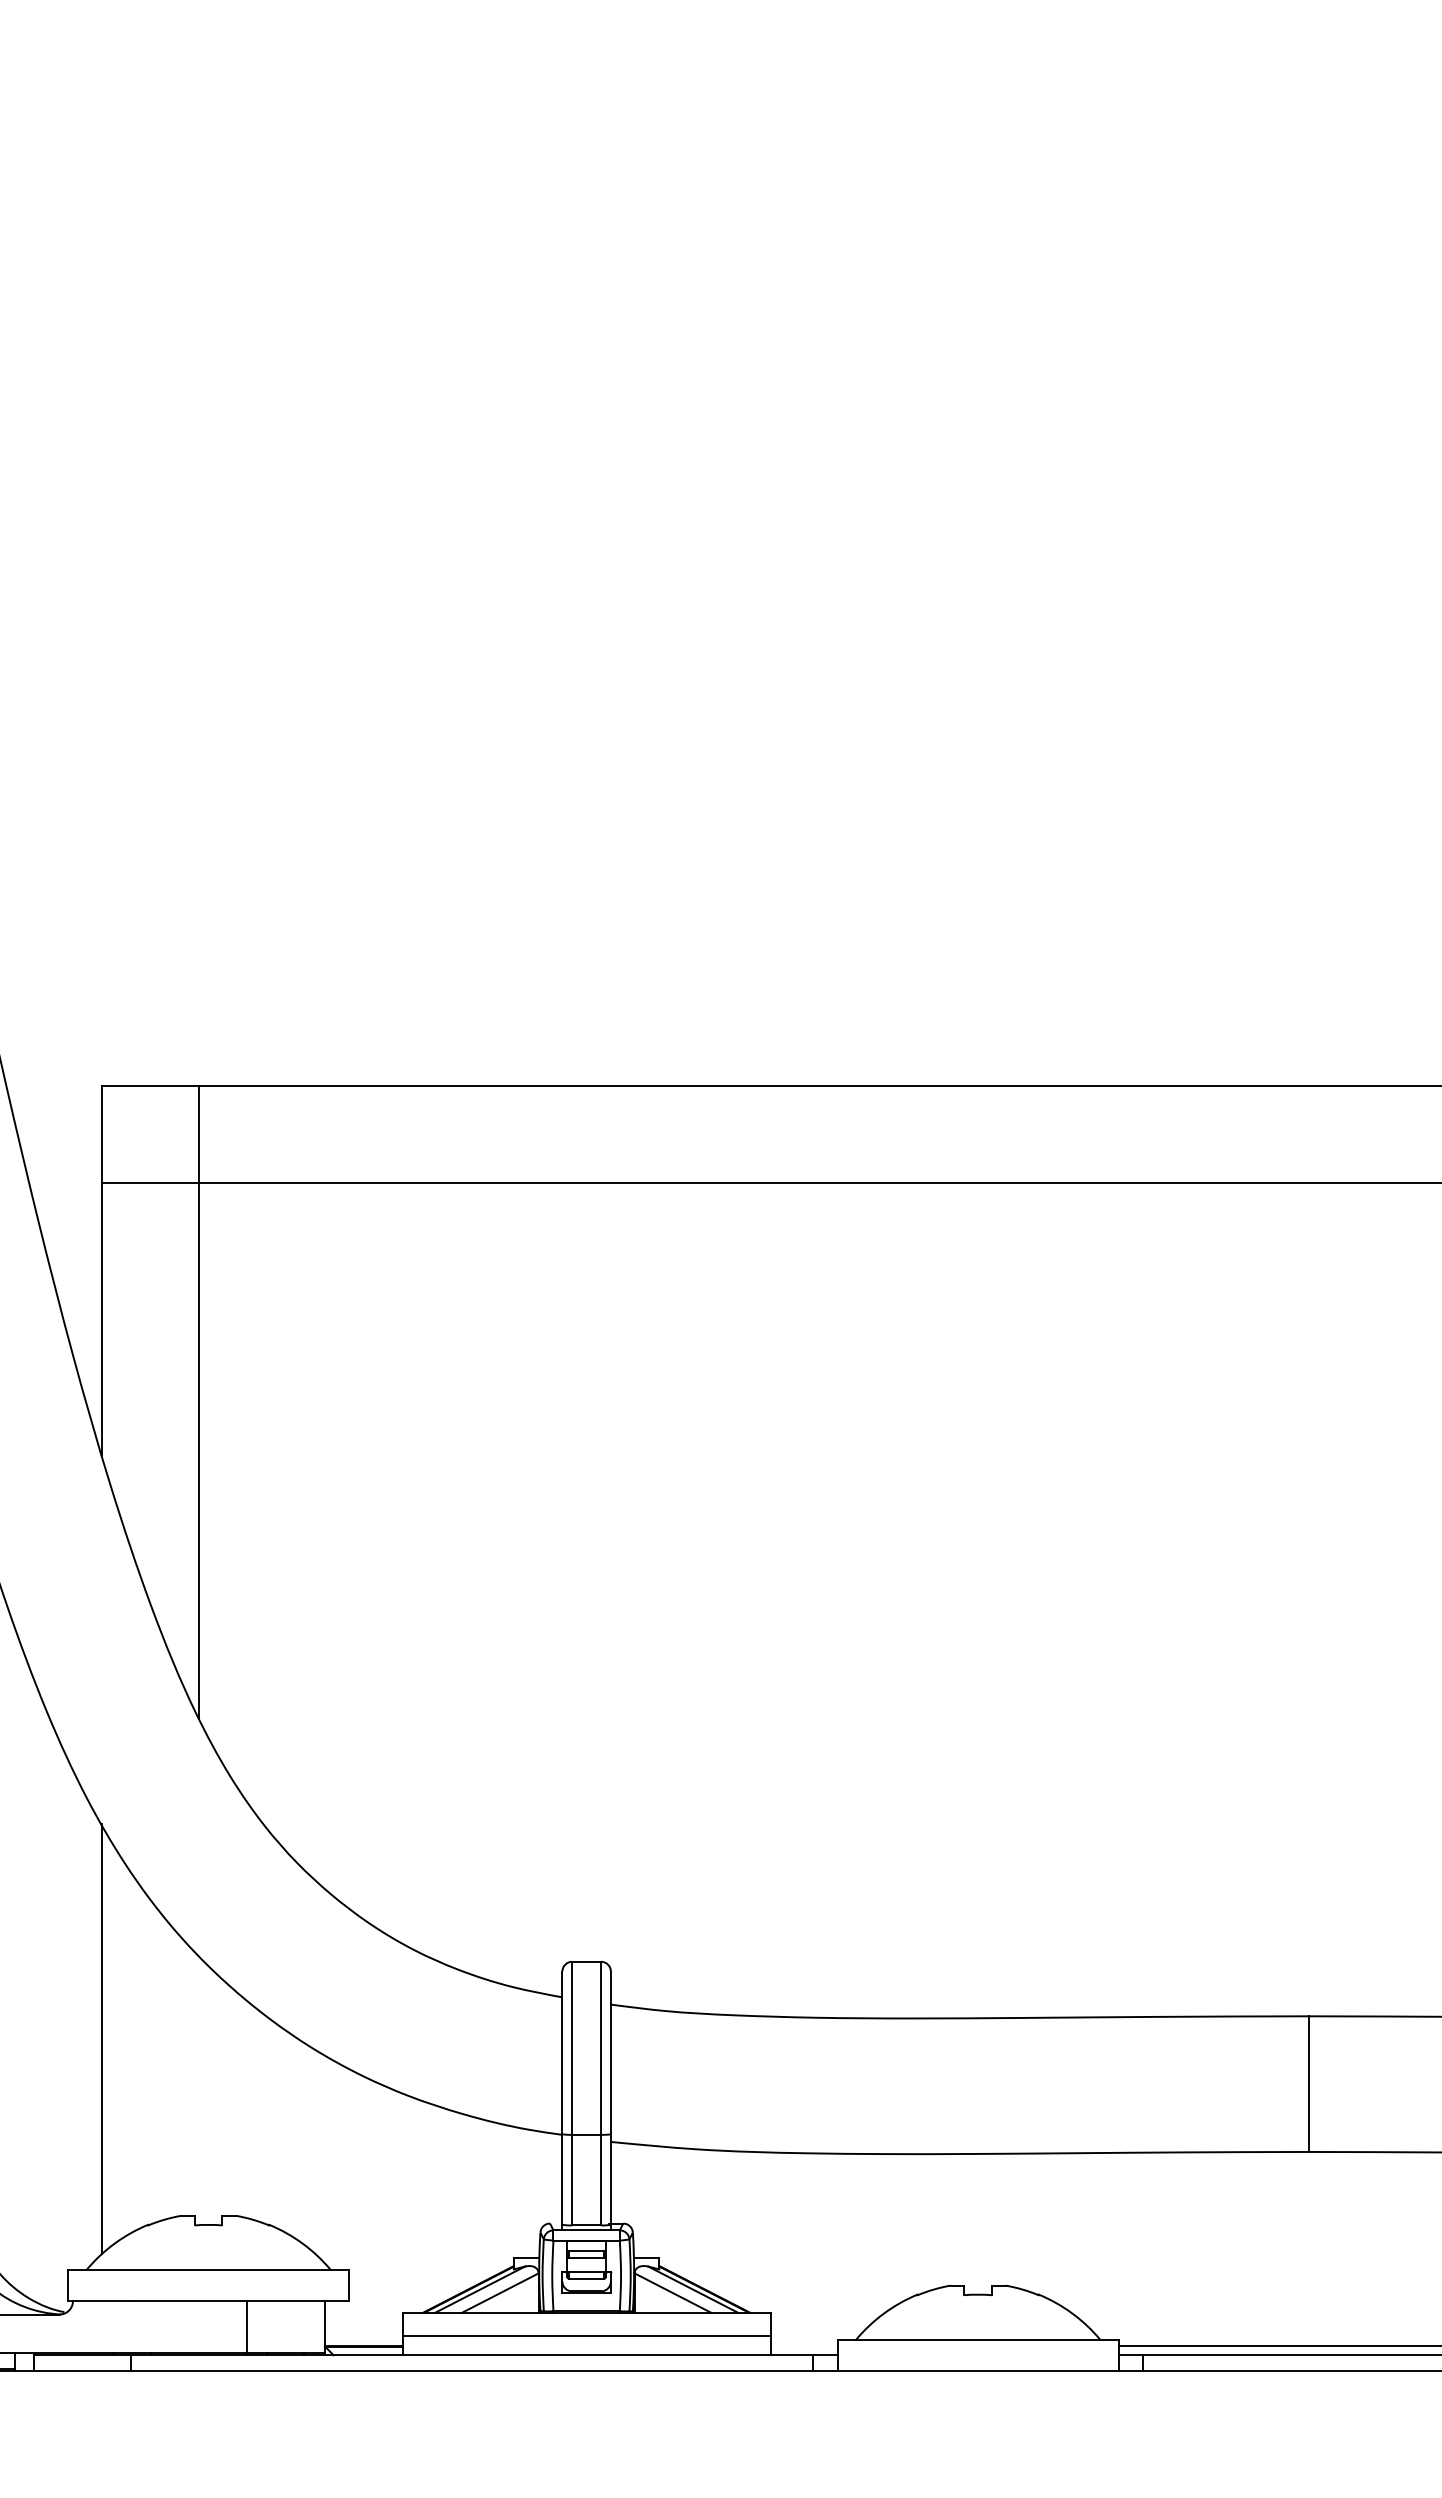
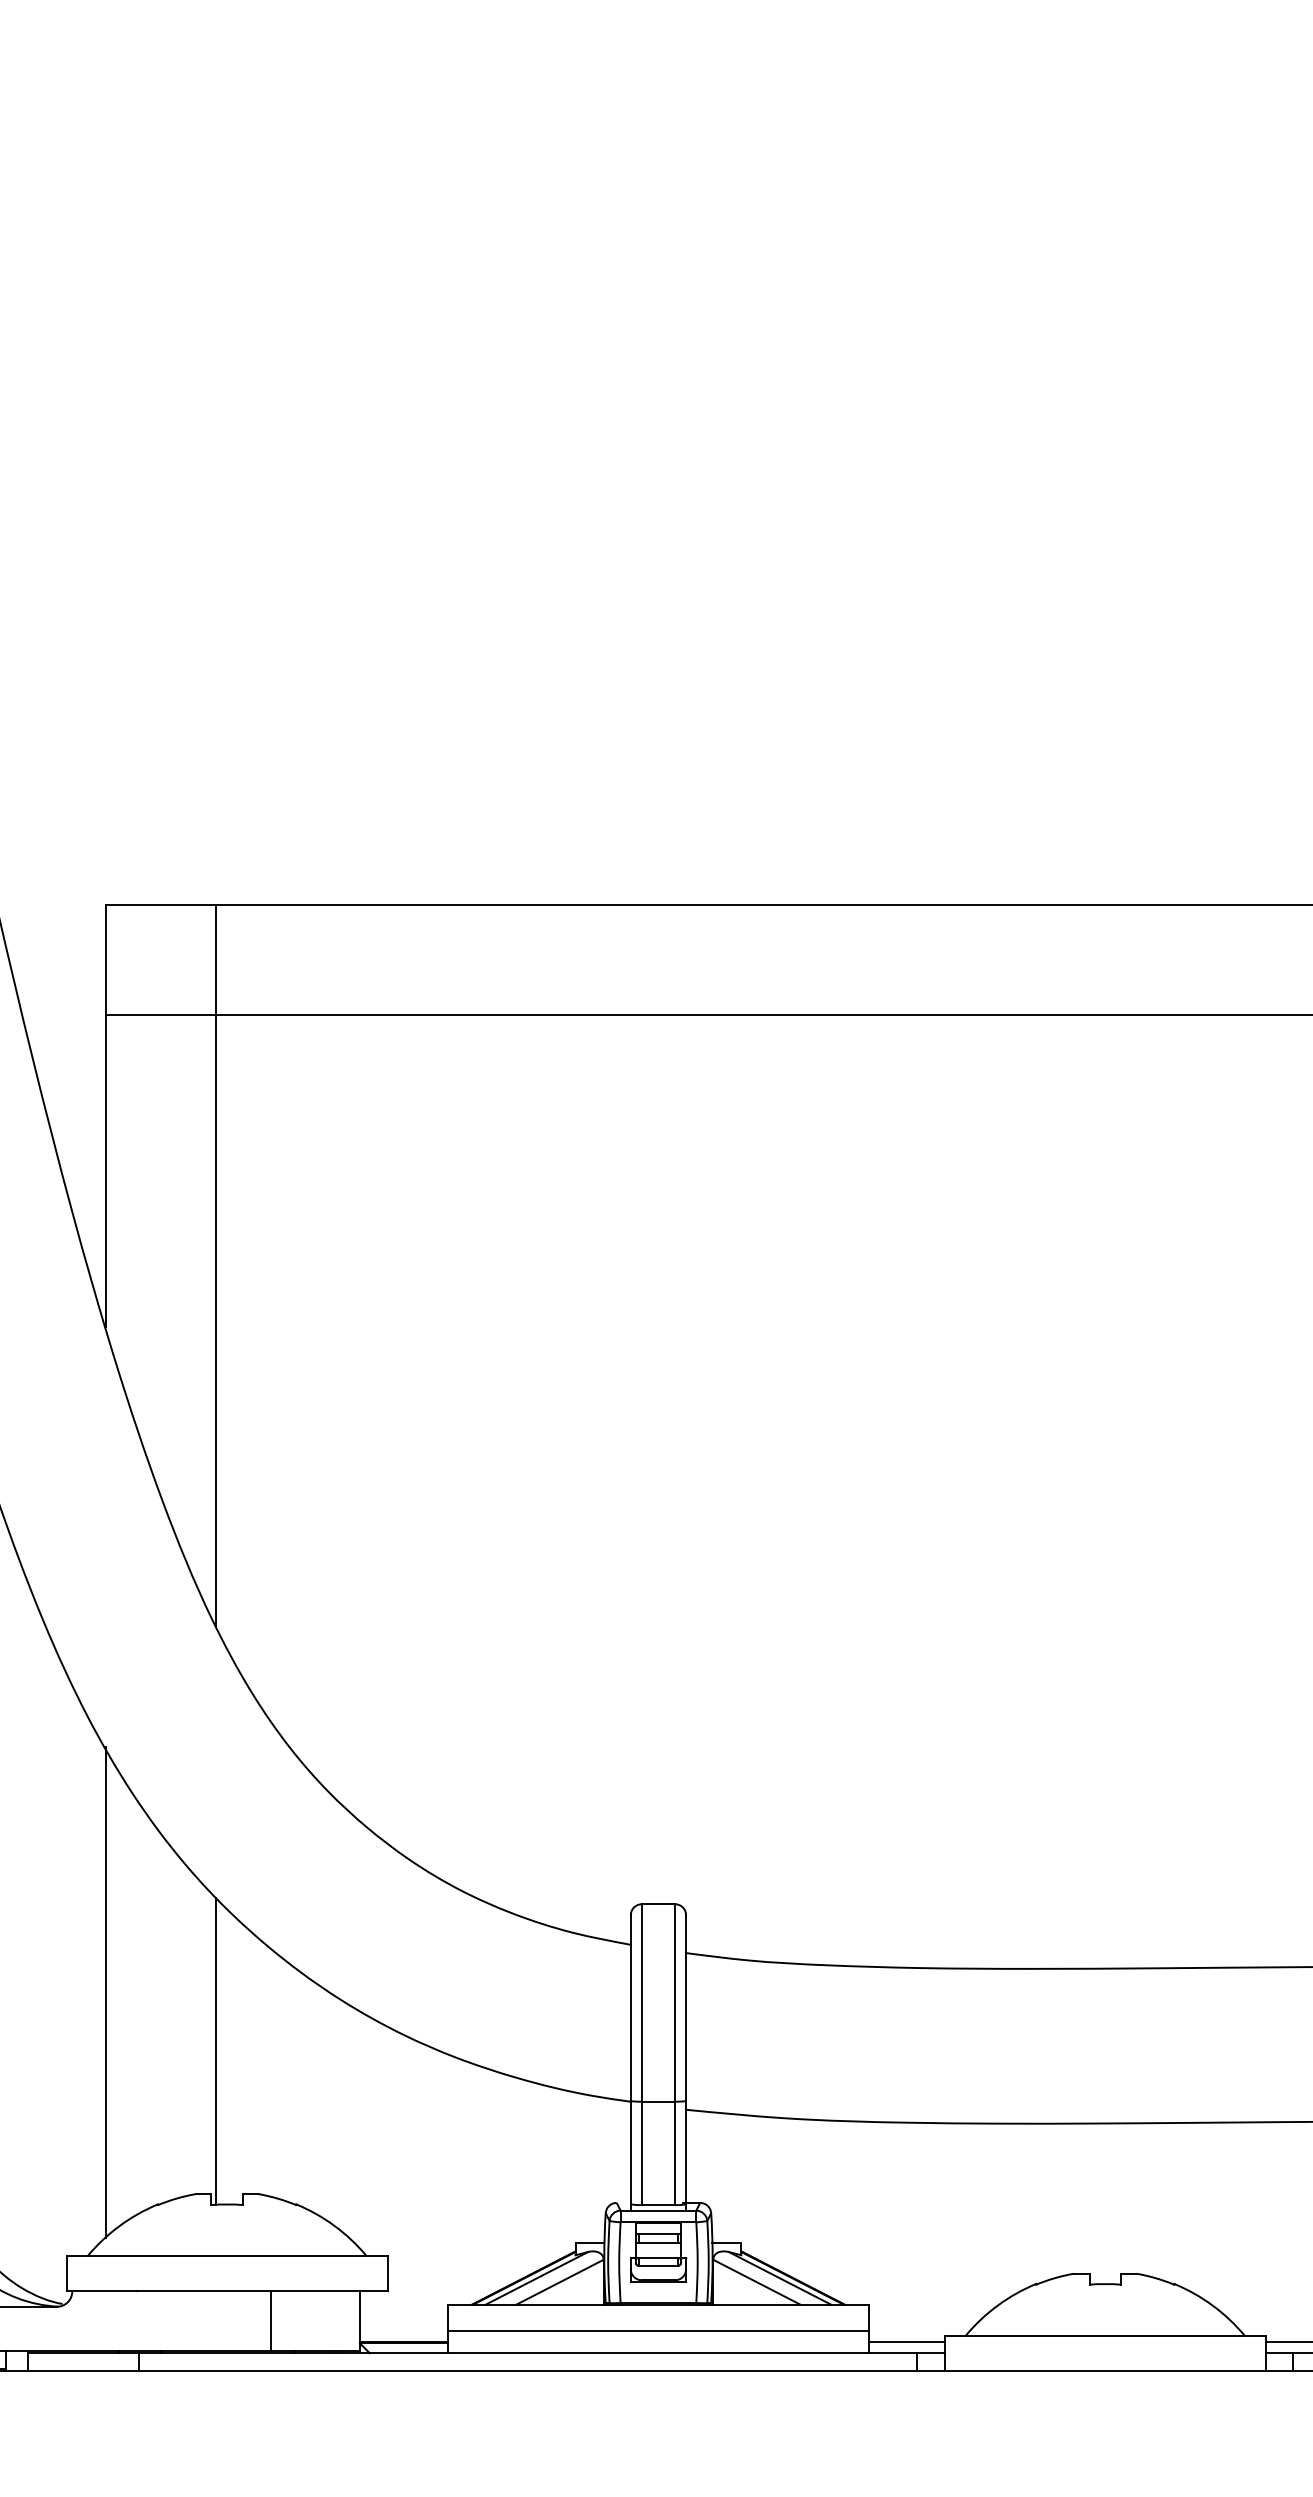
line: (199, 2090) -> (216, 2051), added
line: (803, 2345) -> (905, 2342), added

